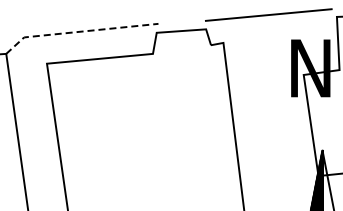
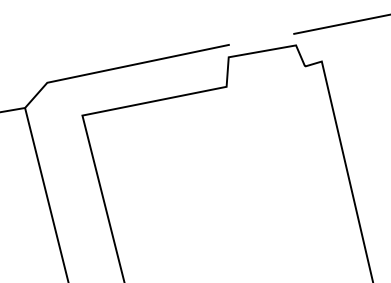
line: (78, 31) -> (121, 66), dashed -> solid

